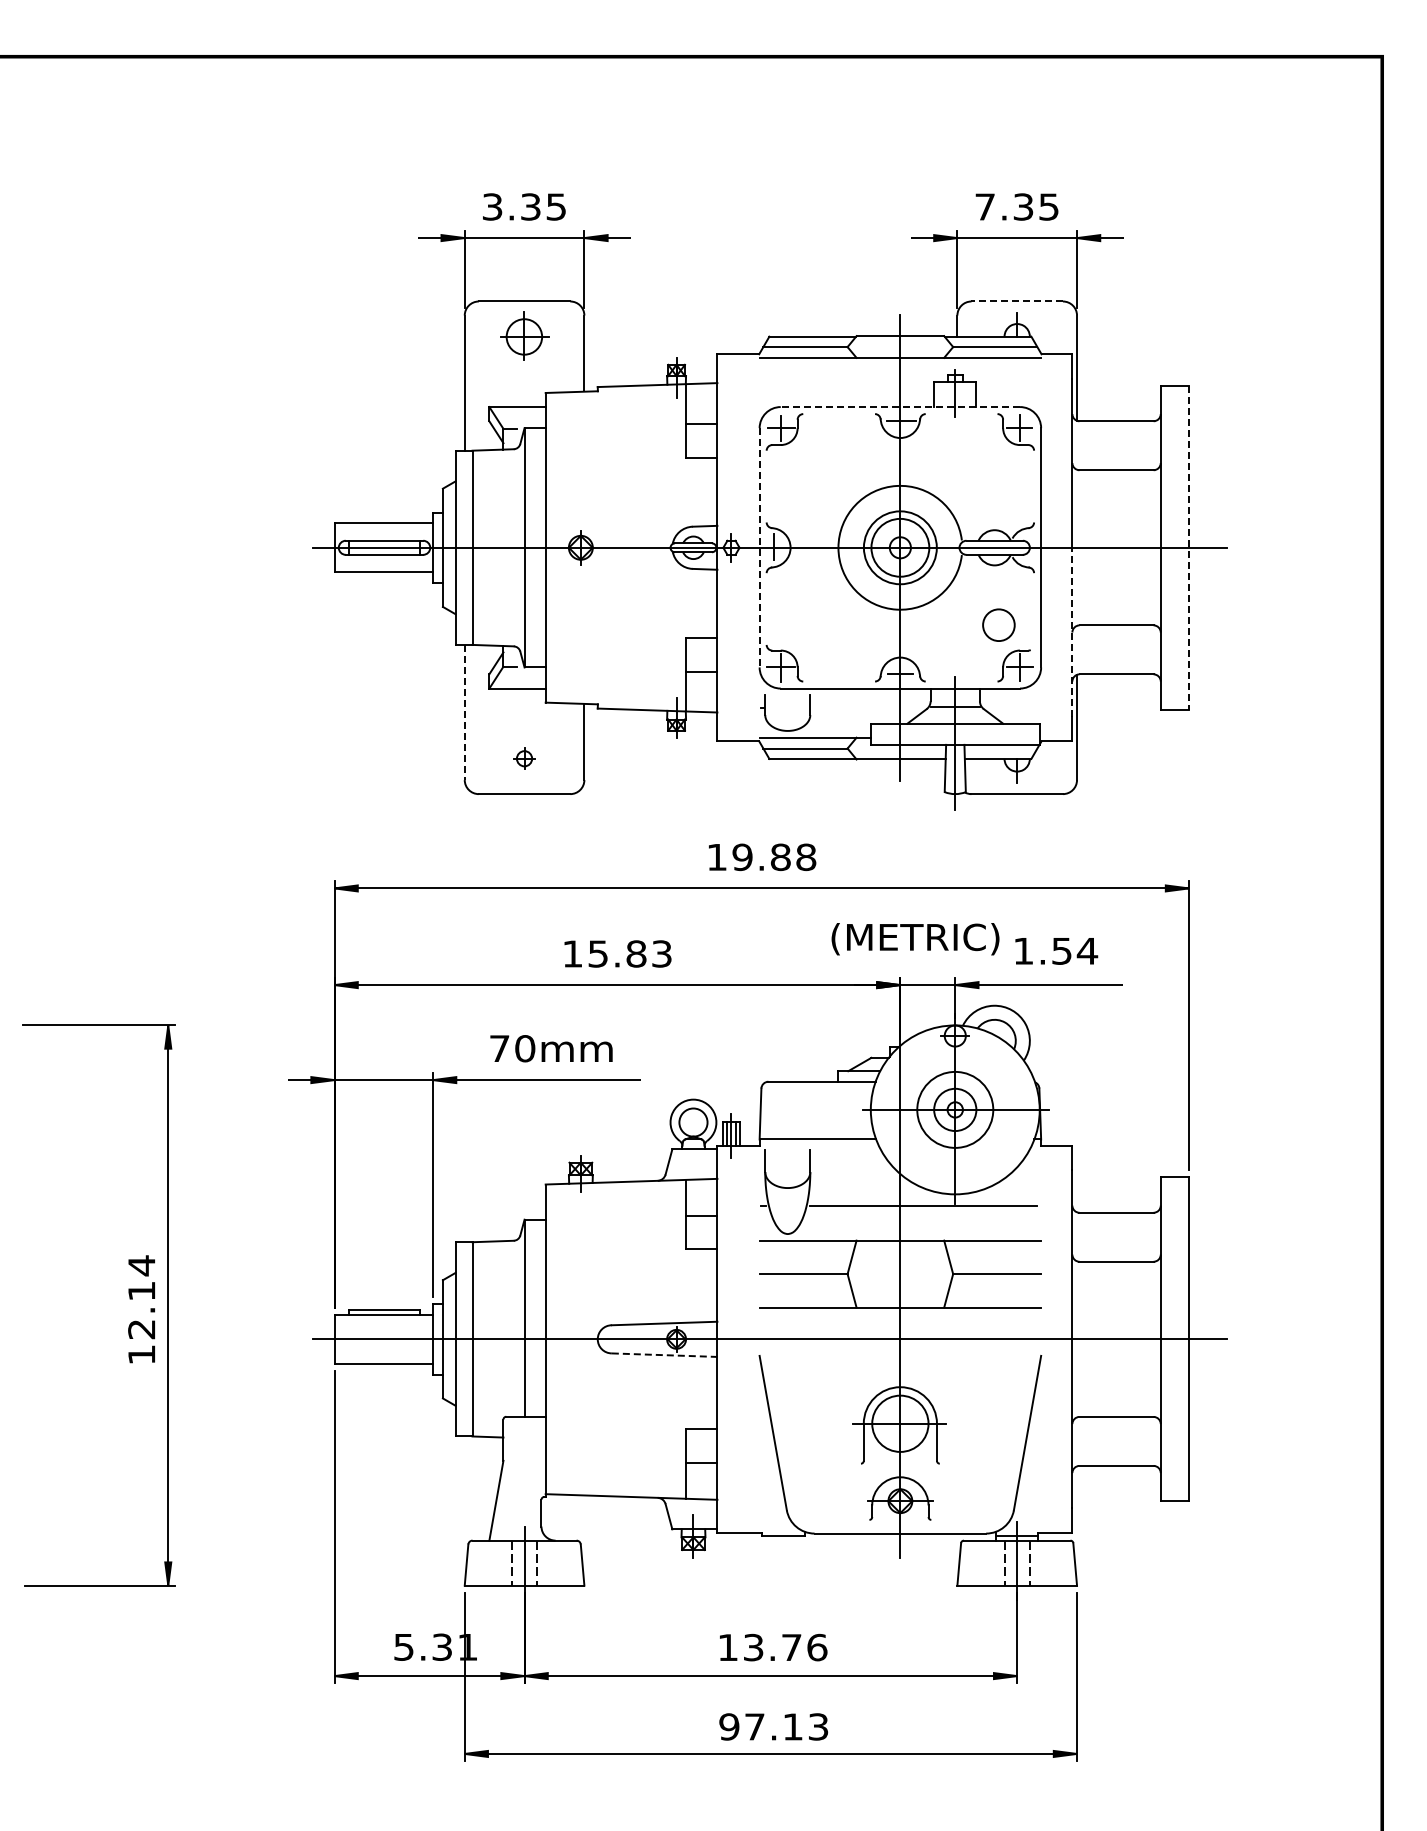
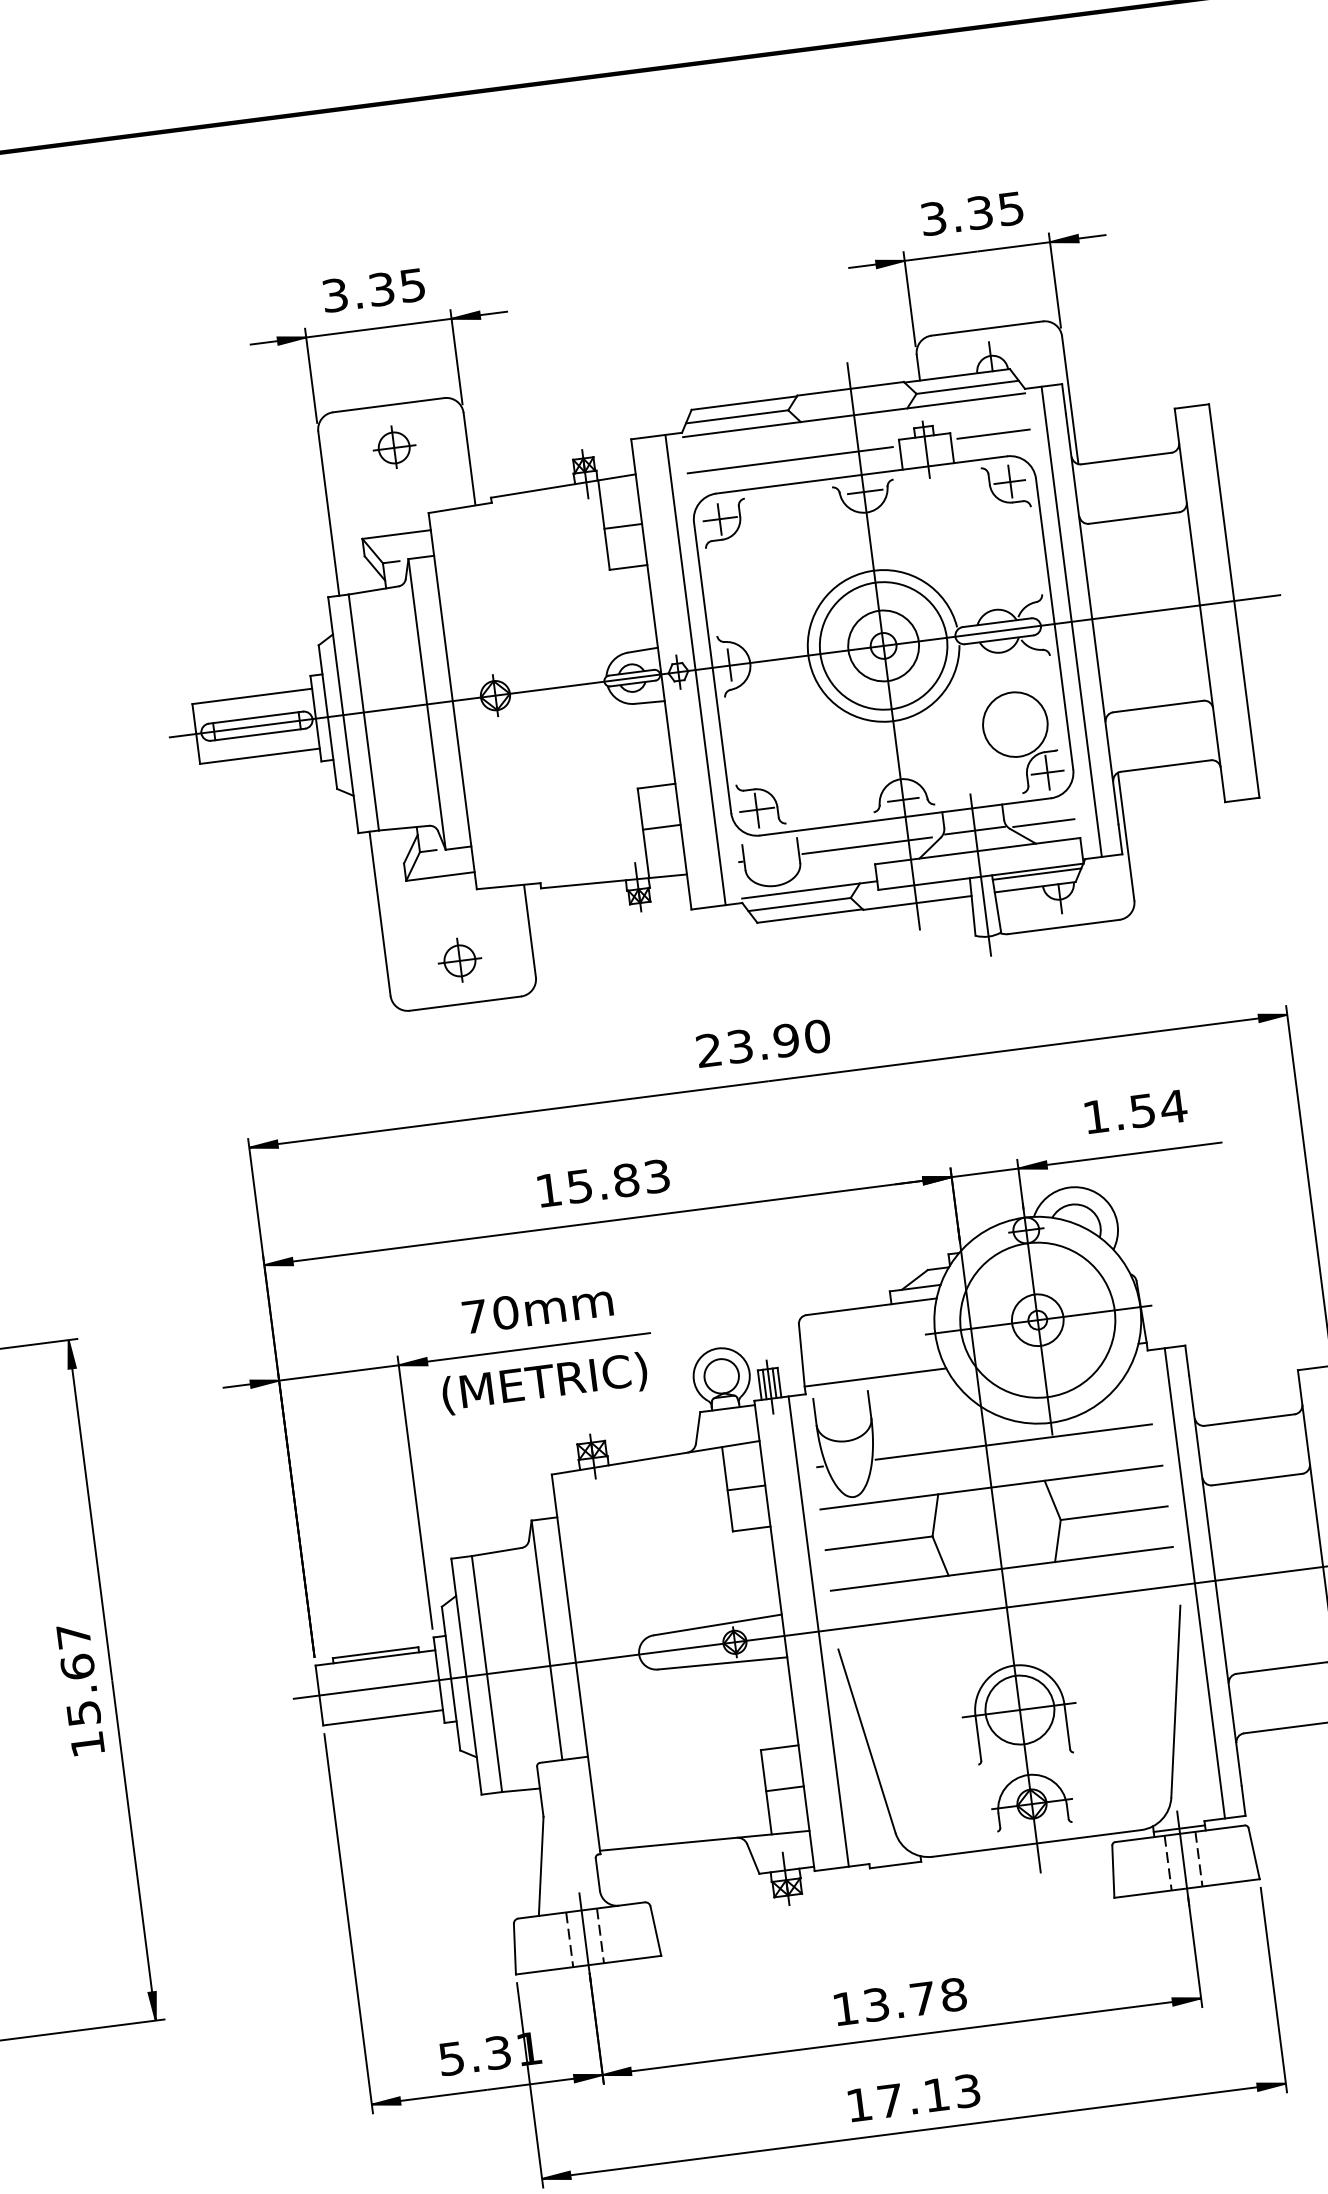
text: (984, 206) -> (932, 218), 7.35 -> 3.35
line: (1017, 301) -> (987, 328), dashed -> solid
part: (524, 335) -> (393, 446), size x0.71
line: (843, 387) -> (789, 460), added
line: (1011, 387) -> (993, 433), added
line: (900, 407) -> (861, 475), dashed -> solid
line: (745, 547) -> (695, 669), added
line: (759, 547) -> (712, 667), dashed -> solid
circle: (900, 547) -> (883, 645), size x1.43
line: (1055, 547) -> (1072, 621), added
line: (1189, 547) -> (1234, 600), dashed -> solid
circle: (998, 624) -> (1014, 723), size x1.67
line: (1072, 631) -> (1105, 720), dashed -> solid
line: (866, 707) -> (867, 845), added
line: (1011, 707) -> (1043, 822), added
line: (464, 712) -> (379, 913), dashed -> solid
line: (1000, 748) -> (1036, 874), added
part: (524, 758) -> (459, 960), size x1.67
text: (761, 857) -> (763, 1043), 19.88 -> 23.90
text: (915, 939) -> (544, 1384), moved
circle: (954, 1109) -> (1036, 1319), size x1.67
text: (141, 1297) -> (78, 1674), 12.14 -> 15.67
line: (745, 1338) -> (818, 1630), added
line: (1055, 1338) -> (1195, 1582), added
line: (664, 1355) -> (722, 1663), dashed -> solid
text: (817, 1647) -> (954, 1994), 13.76 -> 13.78
text: (729, 1726) -> (859, 2104), 97.13 -> 17.13

